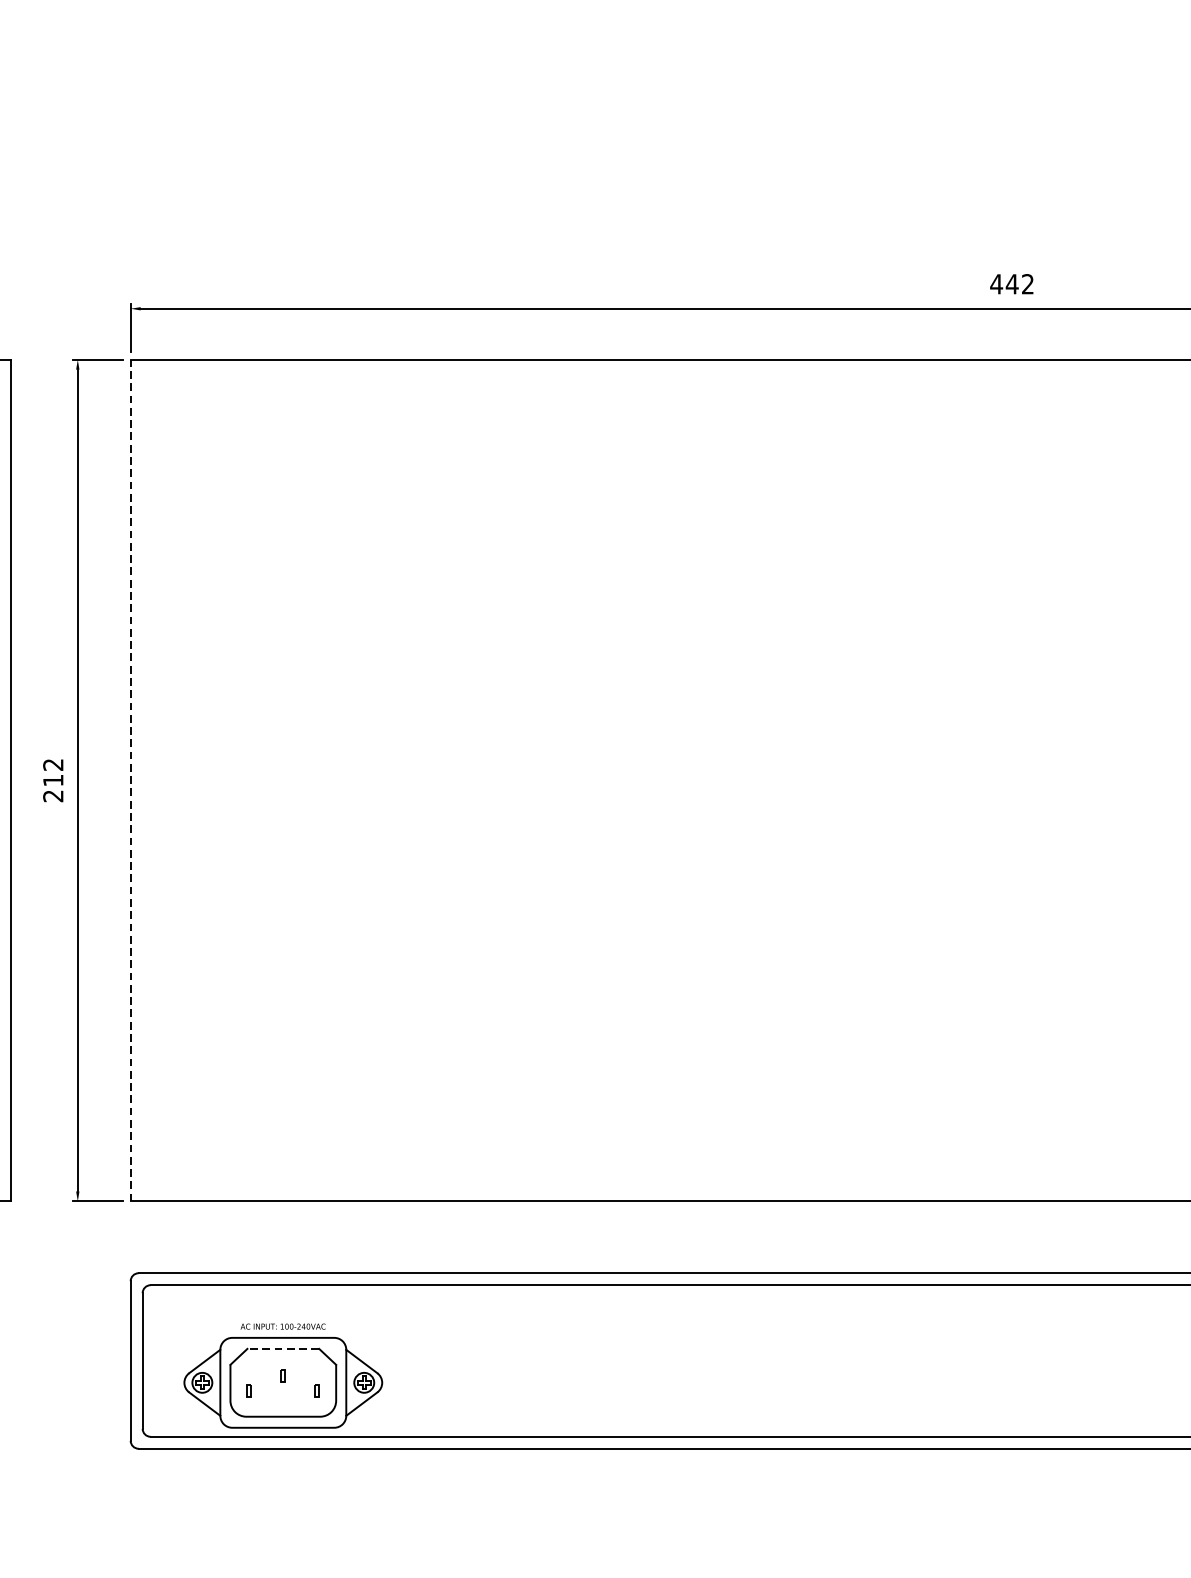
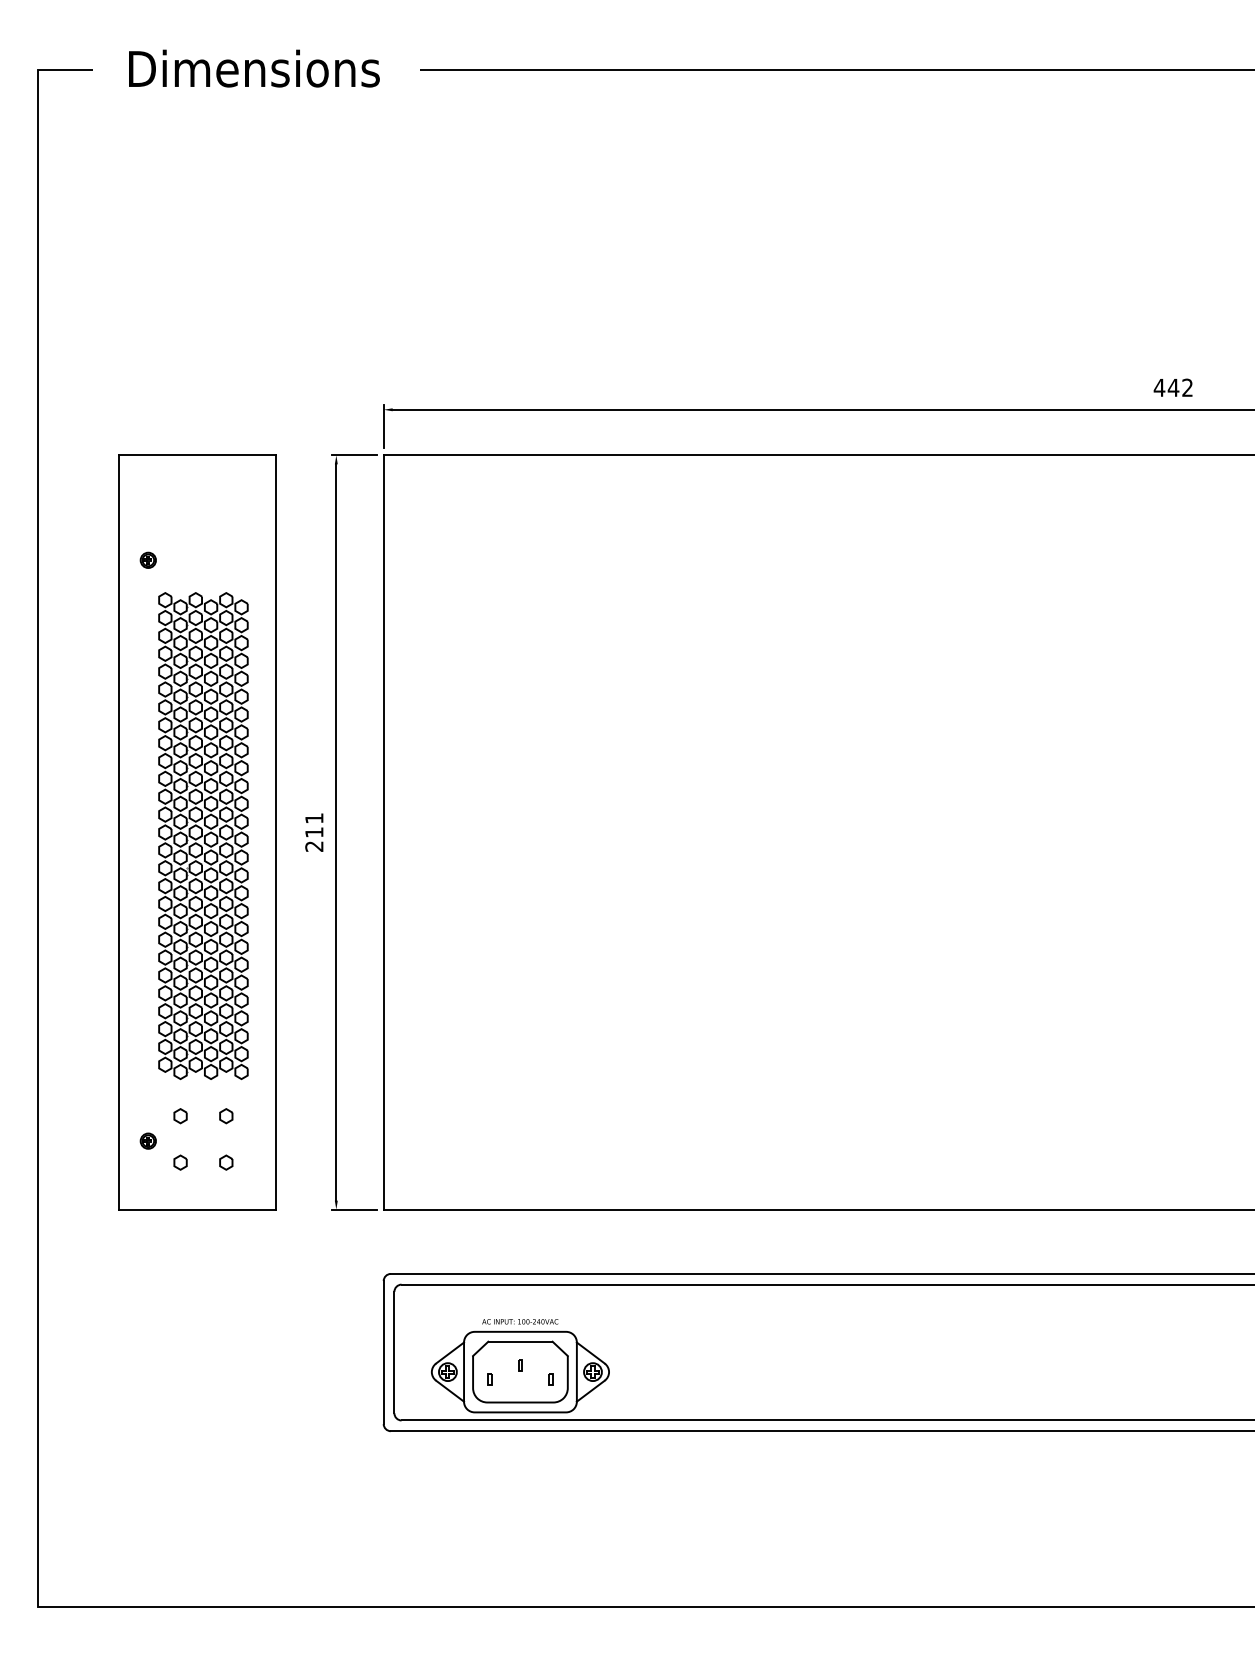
text: (53, 764) -> (314, 818), 212 -> 211
line: (130, 780) -> (383, 832), dashed -> solid
line: (282, 1348) -> (519, 1341), dashed -> solid

